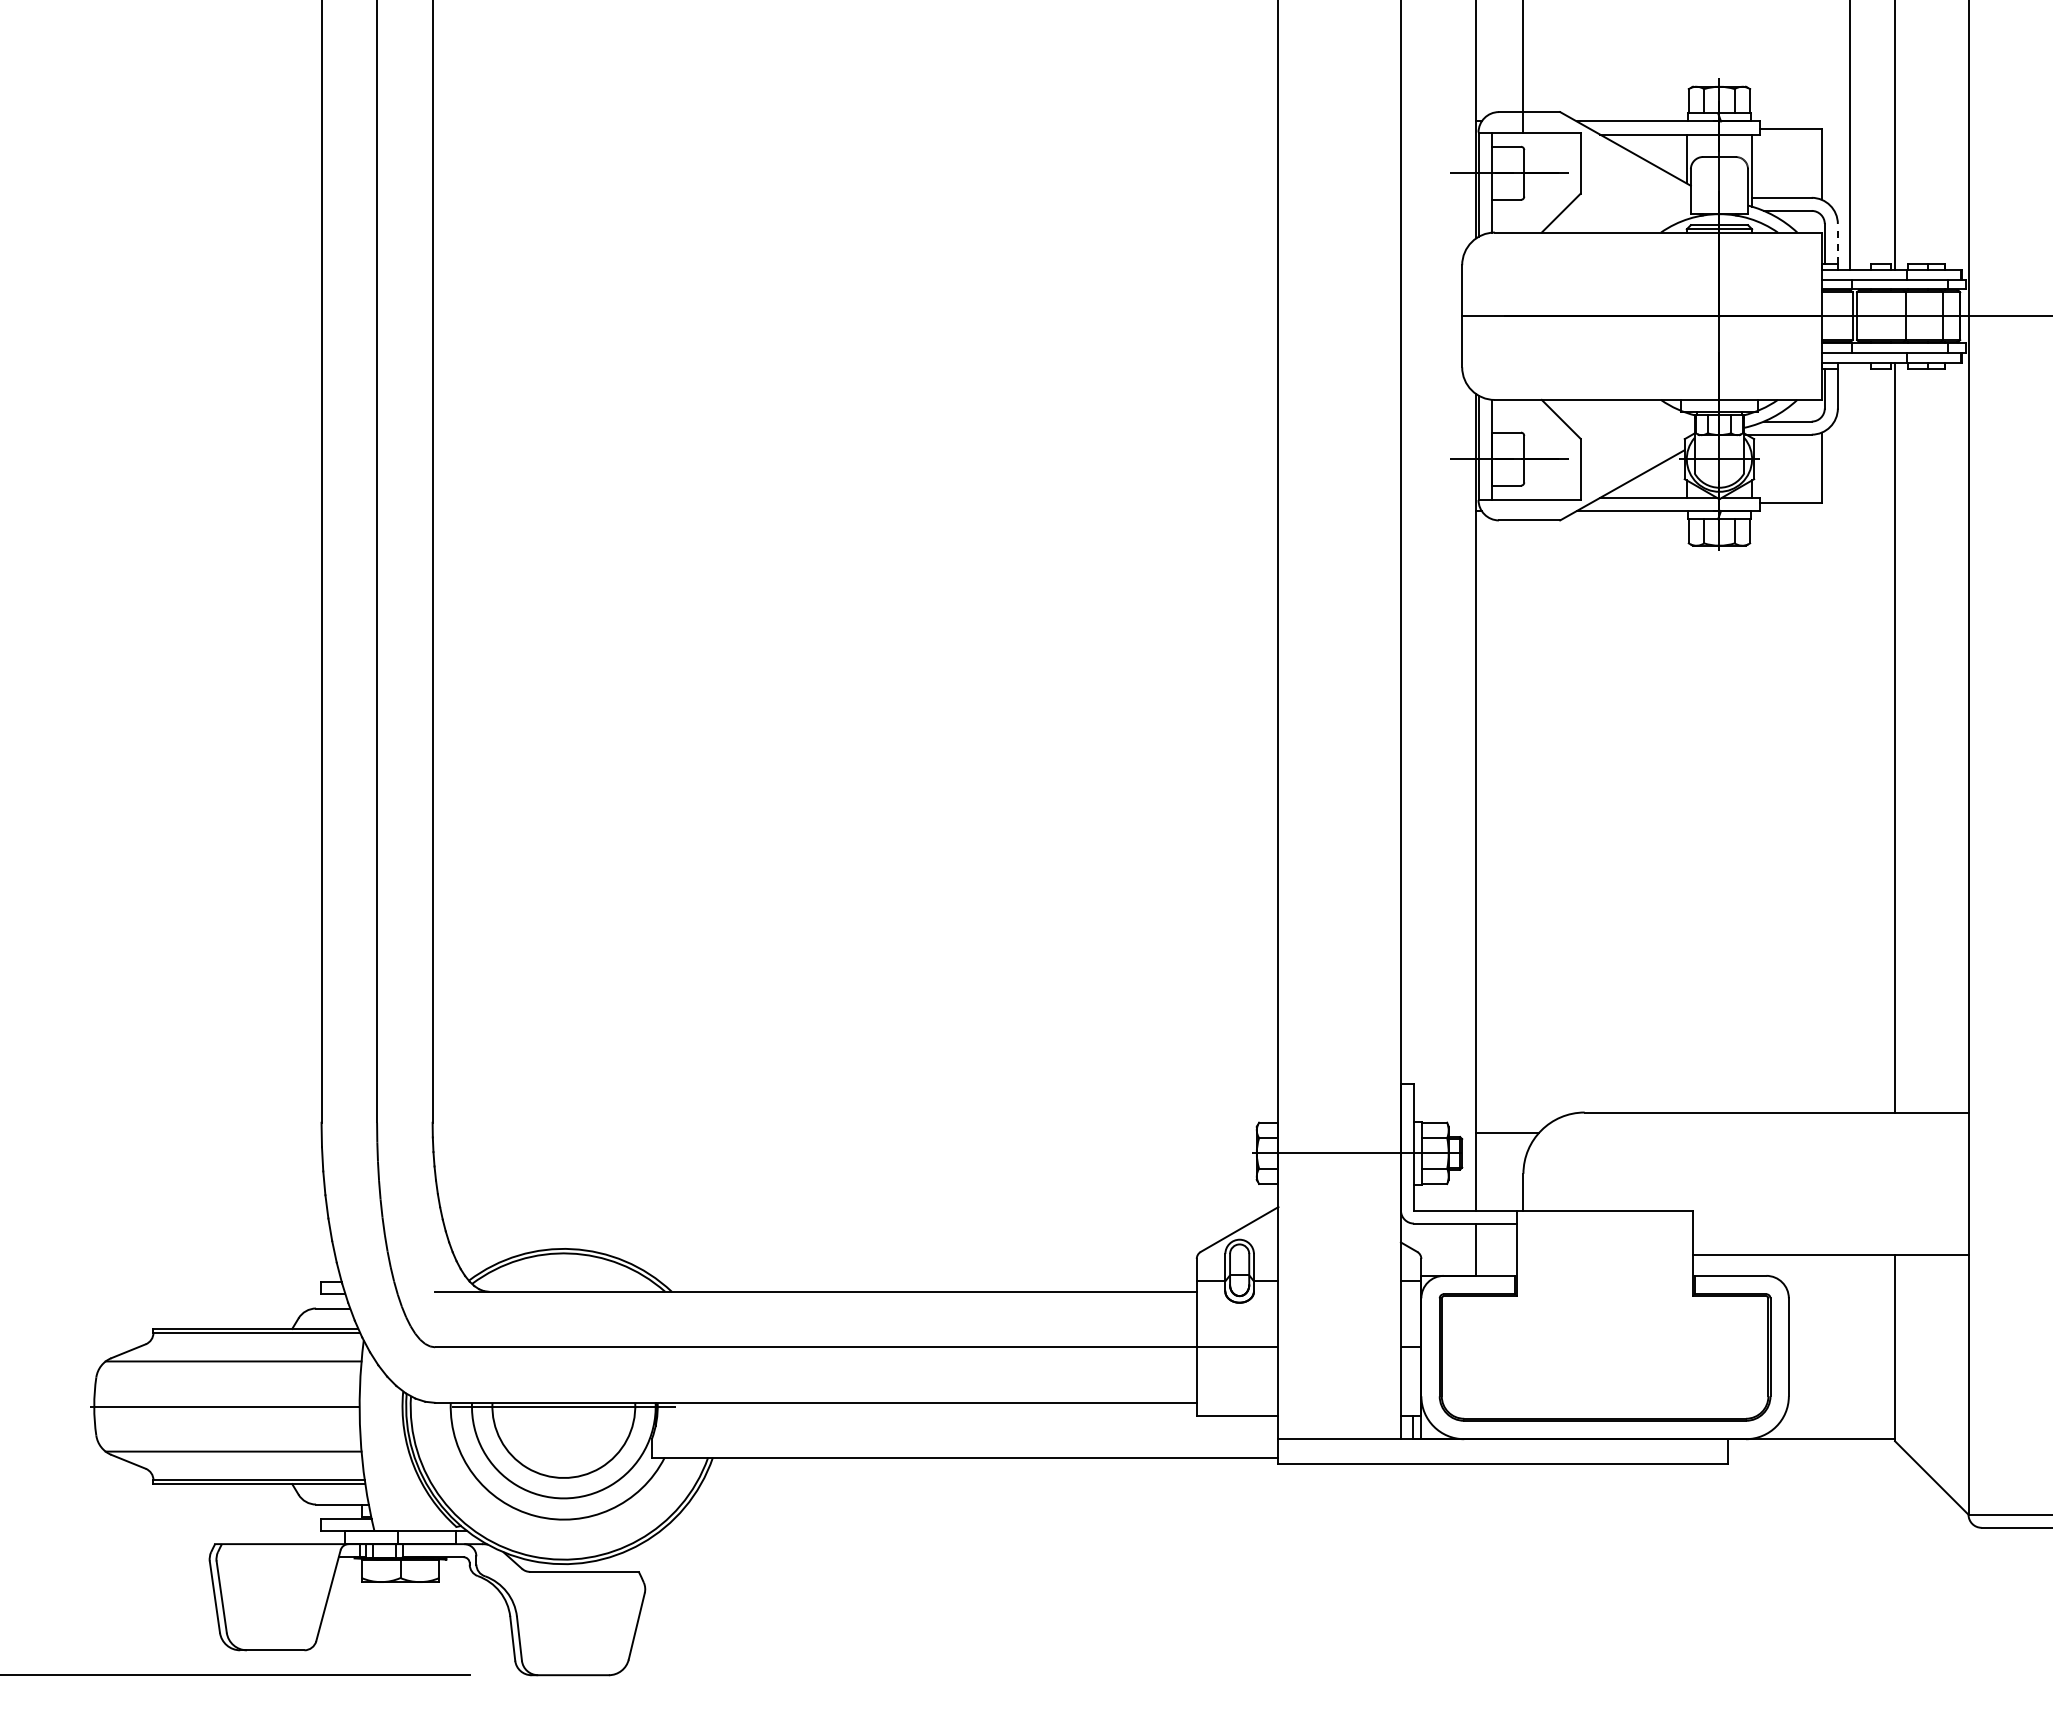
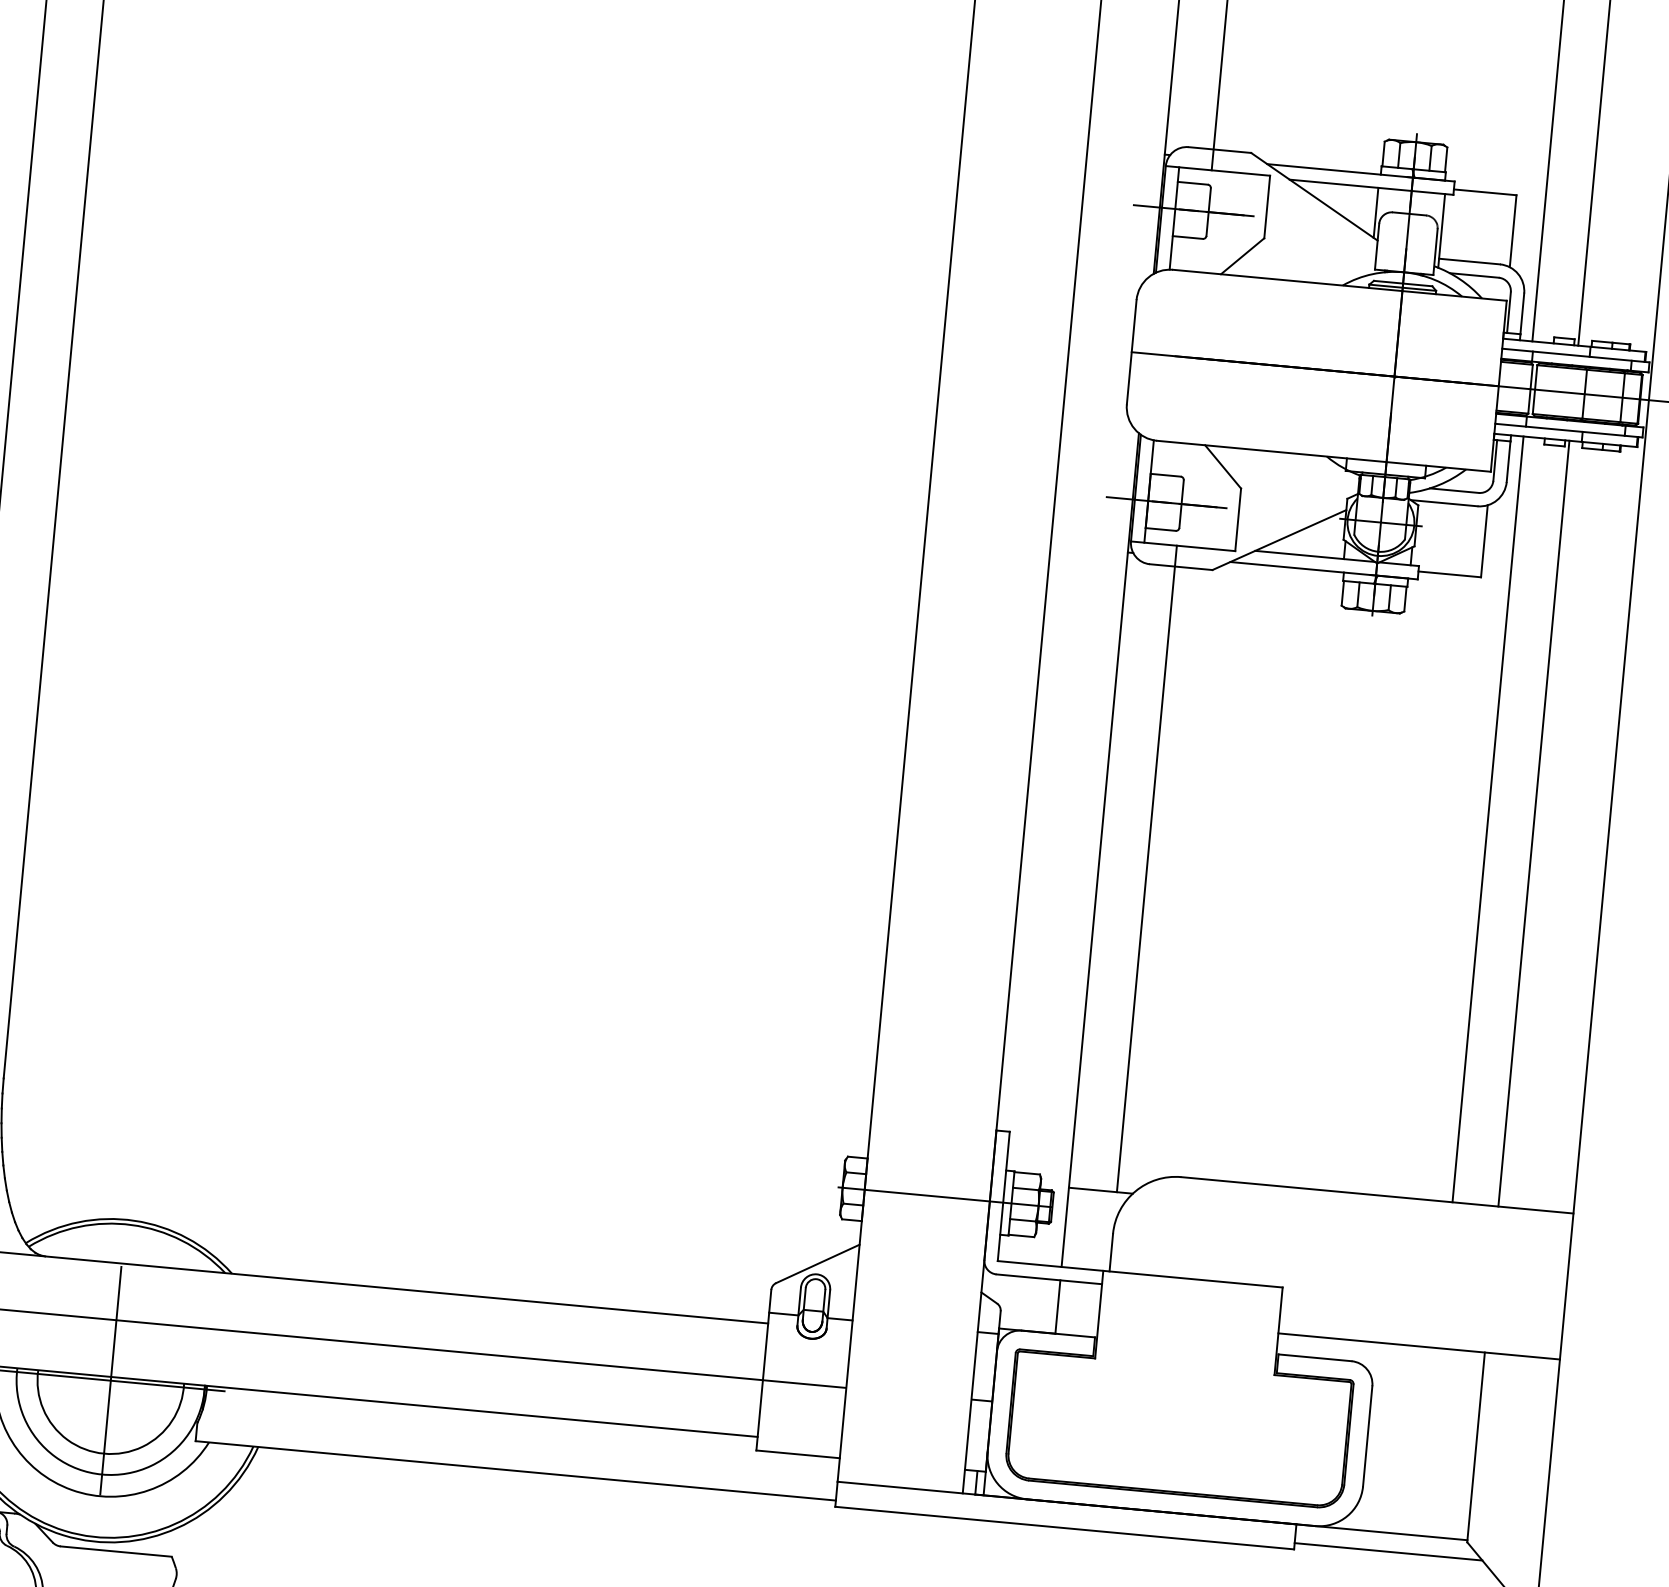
line: (1837, 243) -> (1521, 313), dashed -> solid
line: (1850, 737) -> (1488, 819), added
line: (1523, 816) -> (1146, 868), added
line: (563, 1406) -> (110, 1380), added
line: (1819, 1457) -> (1388, 1551), added

